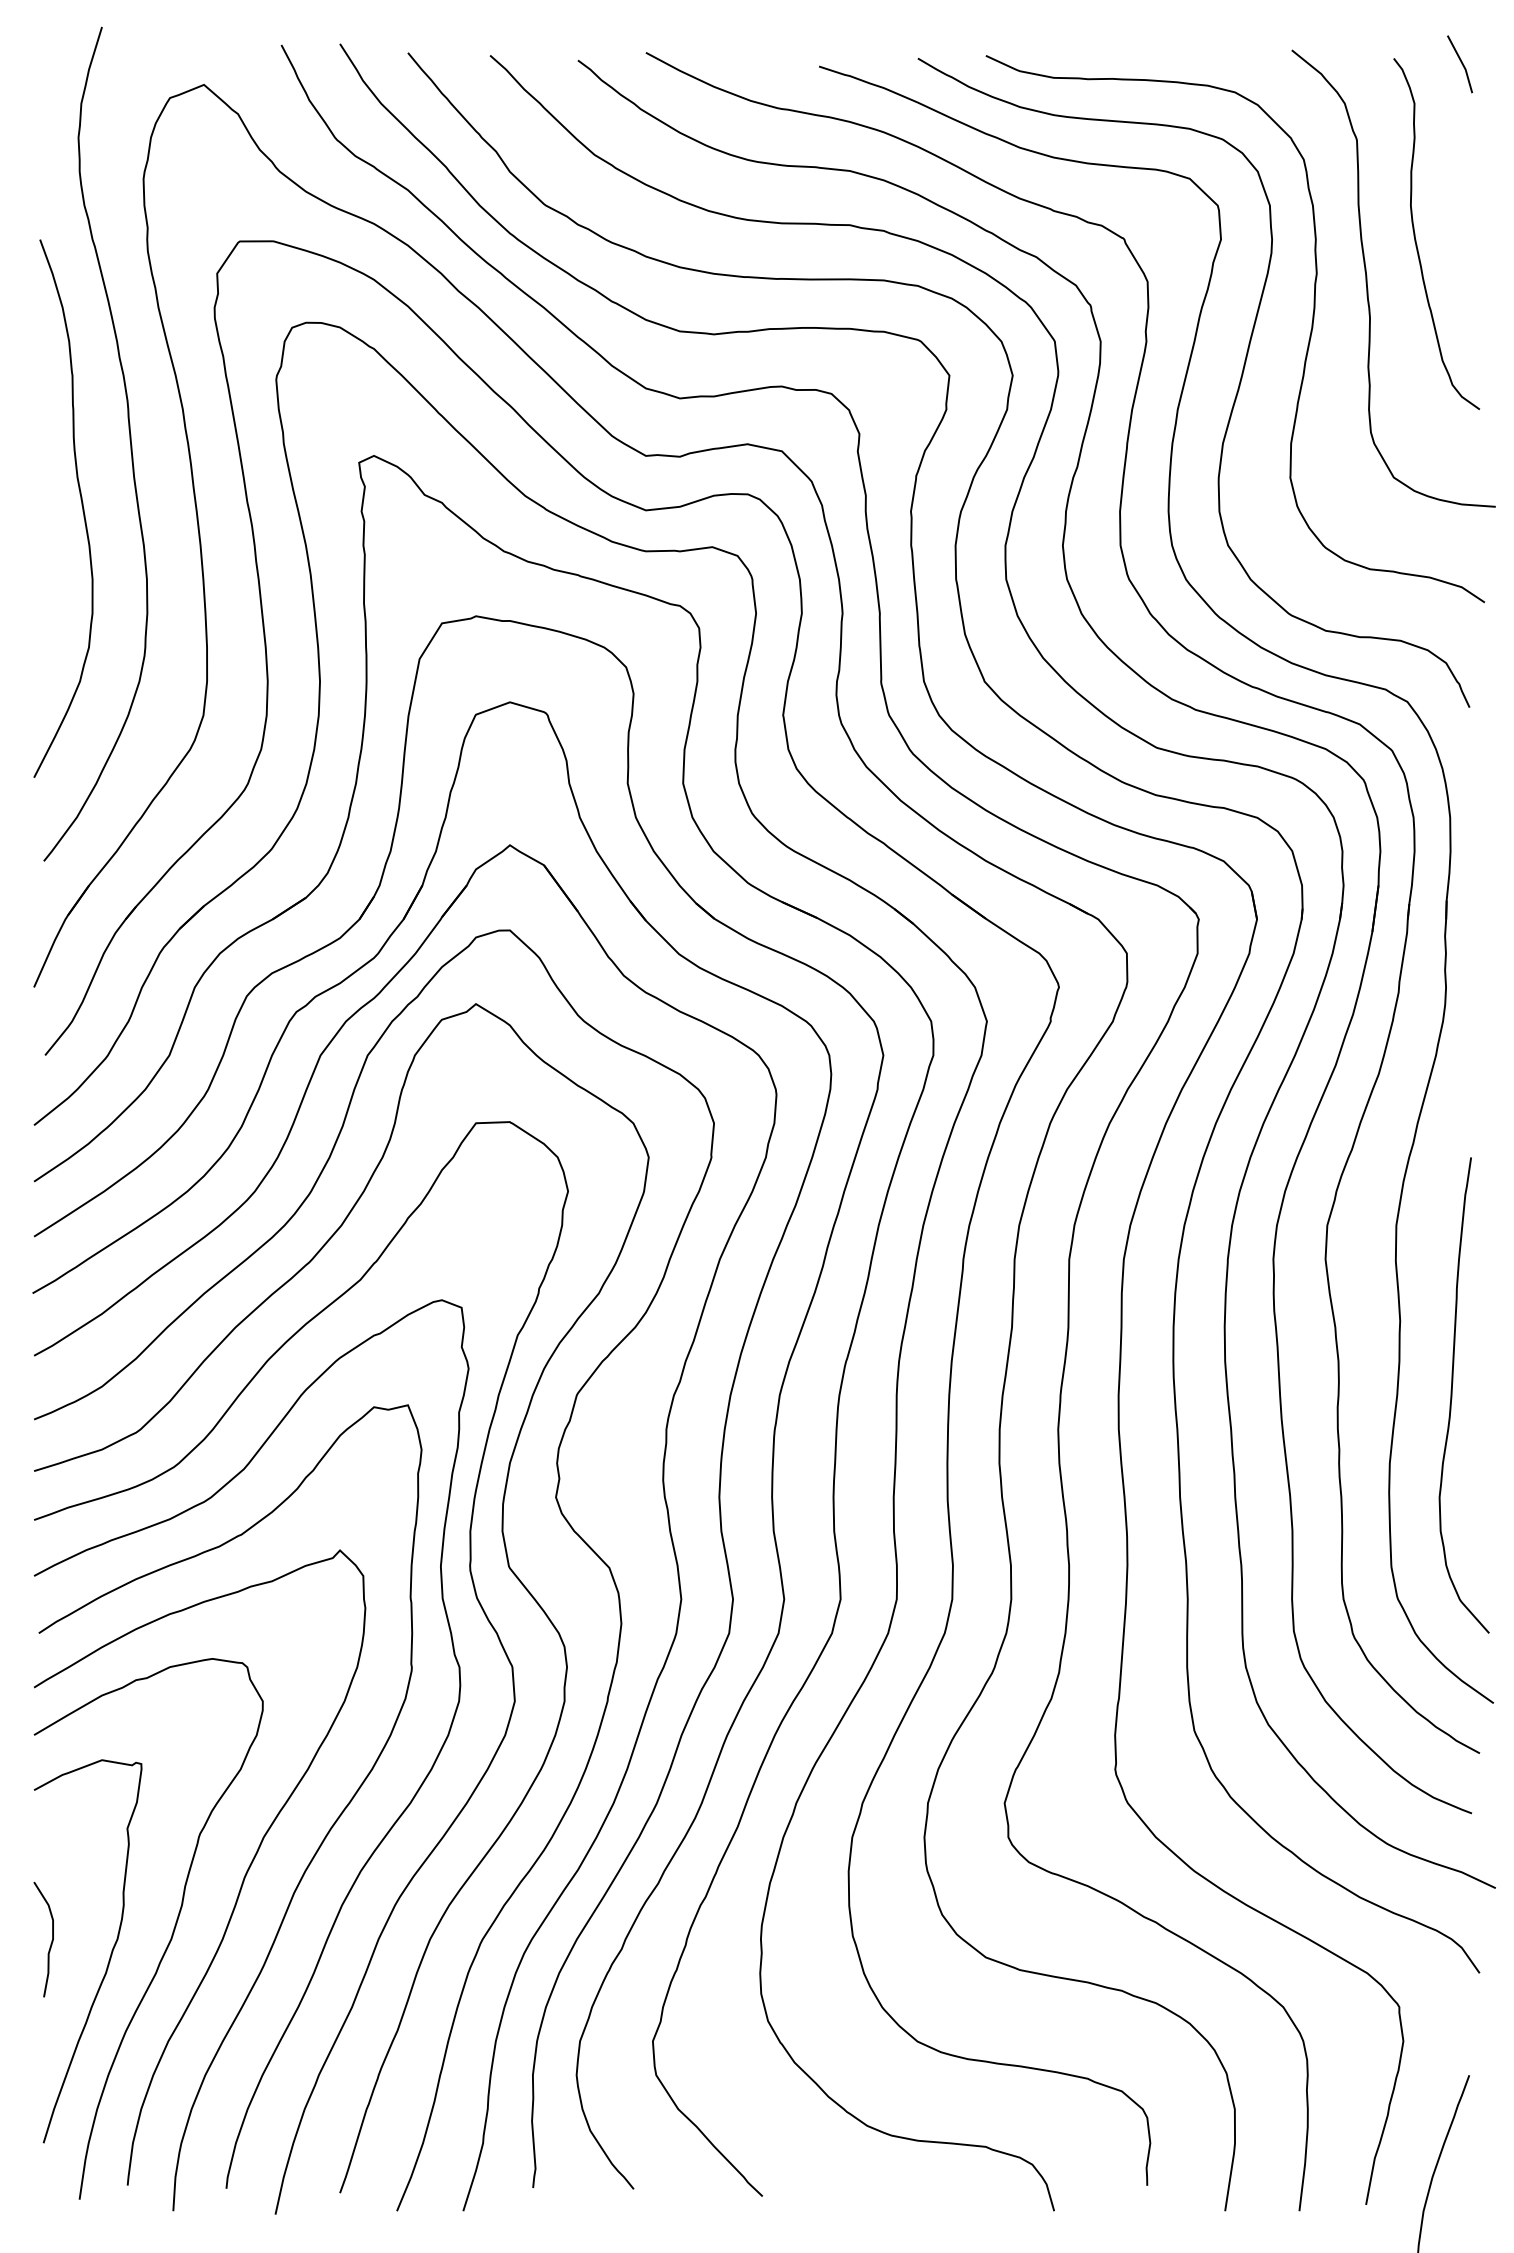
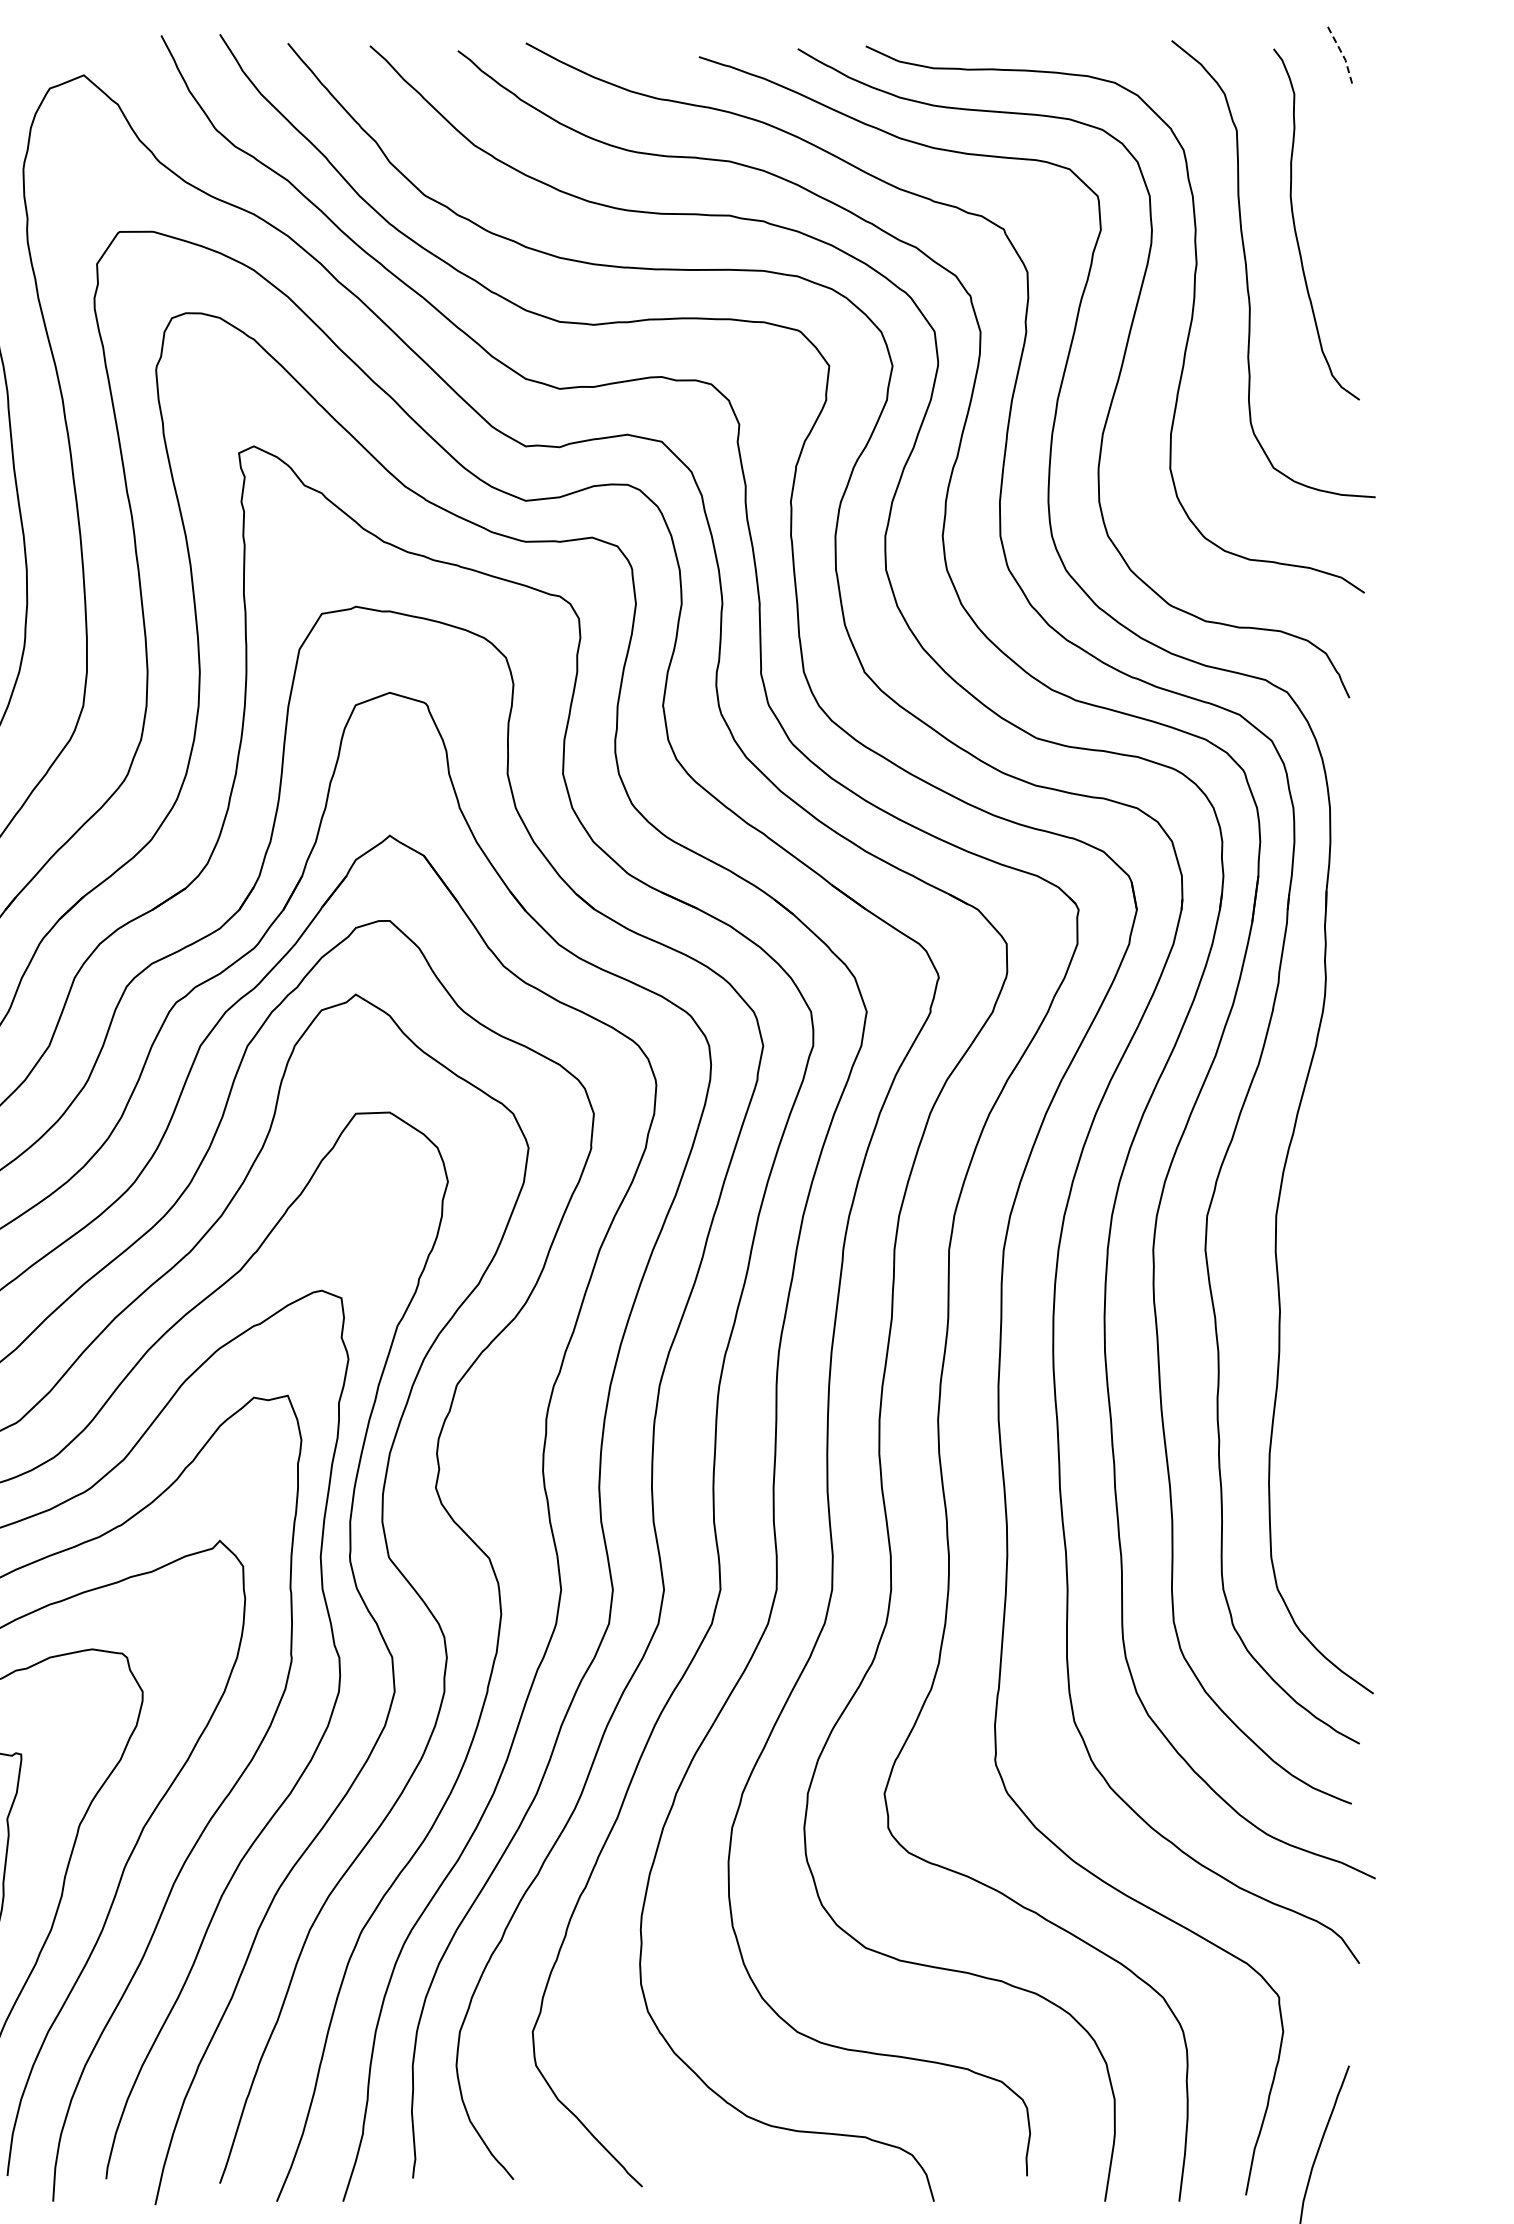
line: (1462, 63) -> (1342, 53), solid -> dashed
curve: (1452, 1395) -> (1332, 1385), removed

